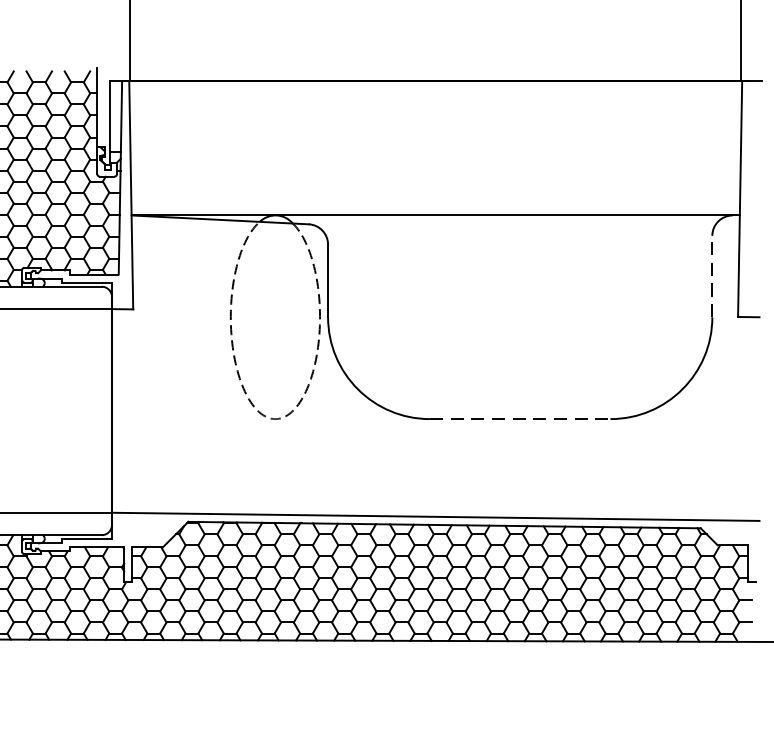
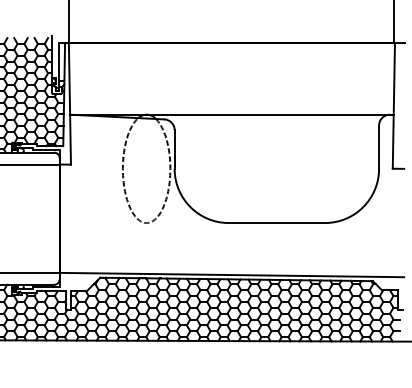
line: (713, 277) -> (379, 147), dashed -> solid
line: (521, 419) -> (277, 223), dashed -> solid

